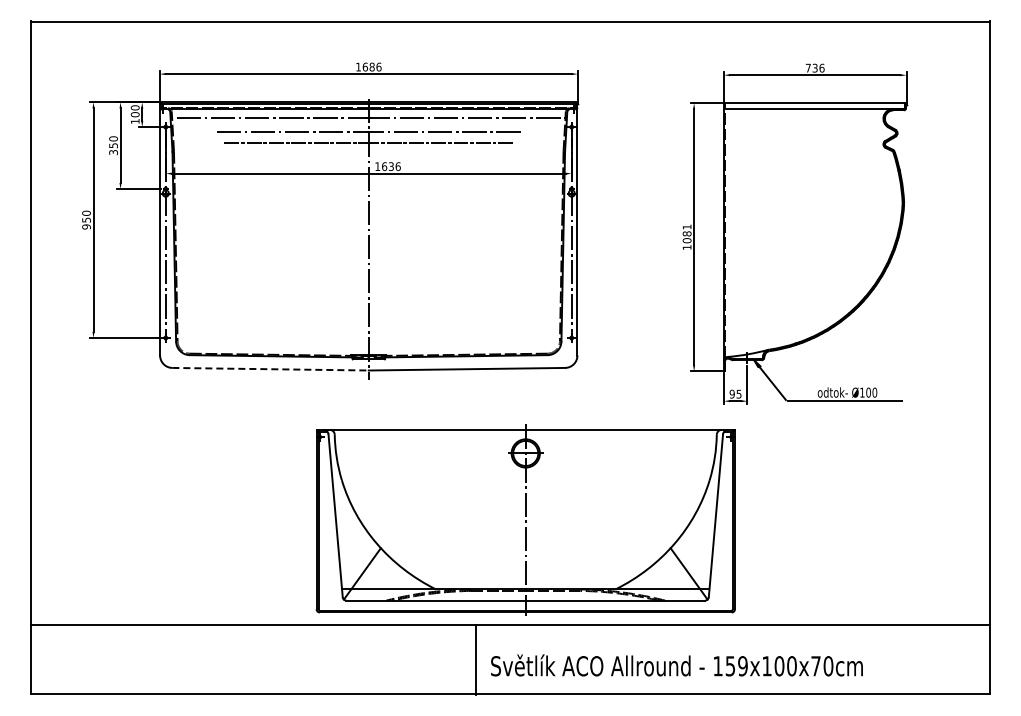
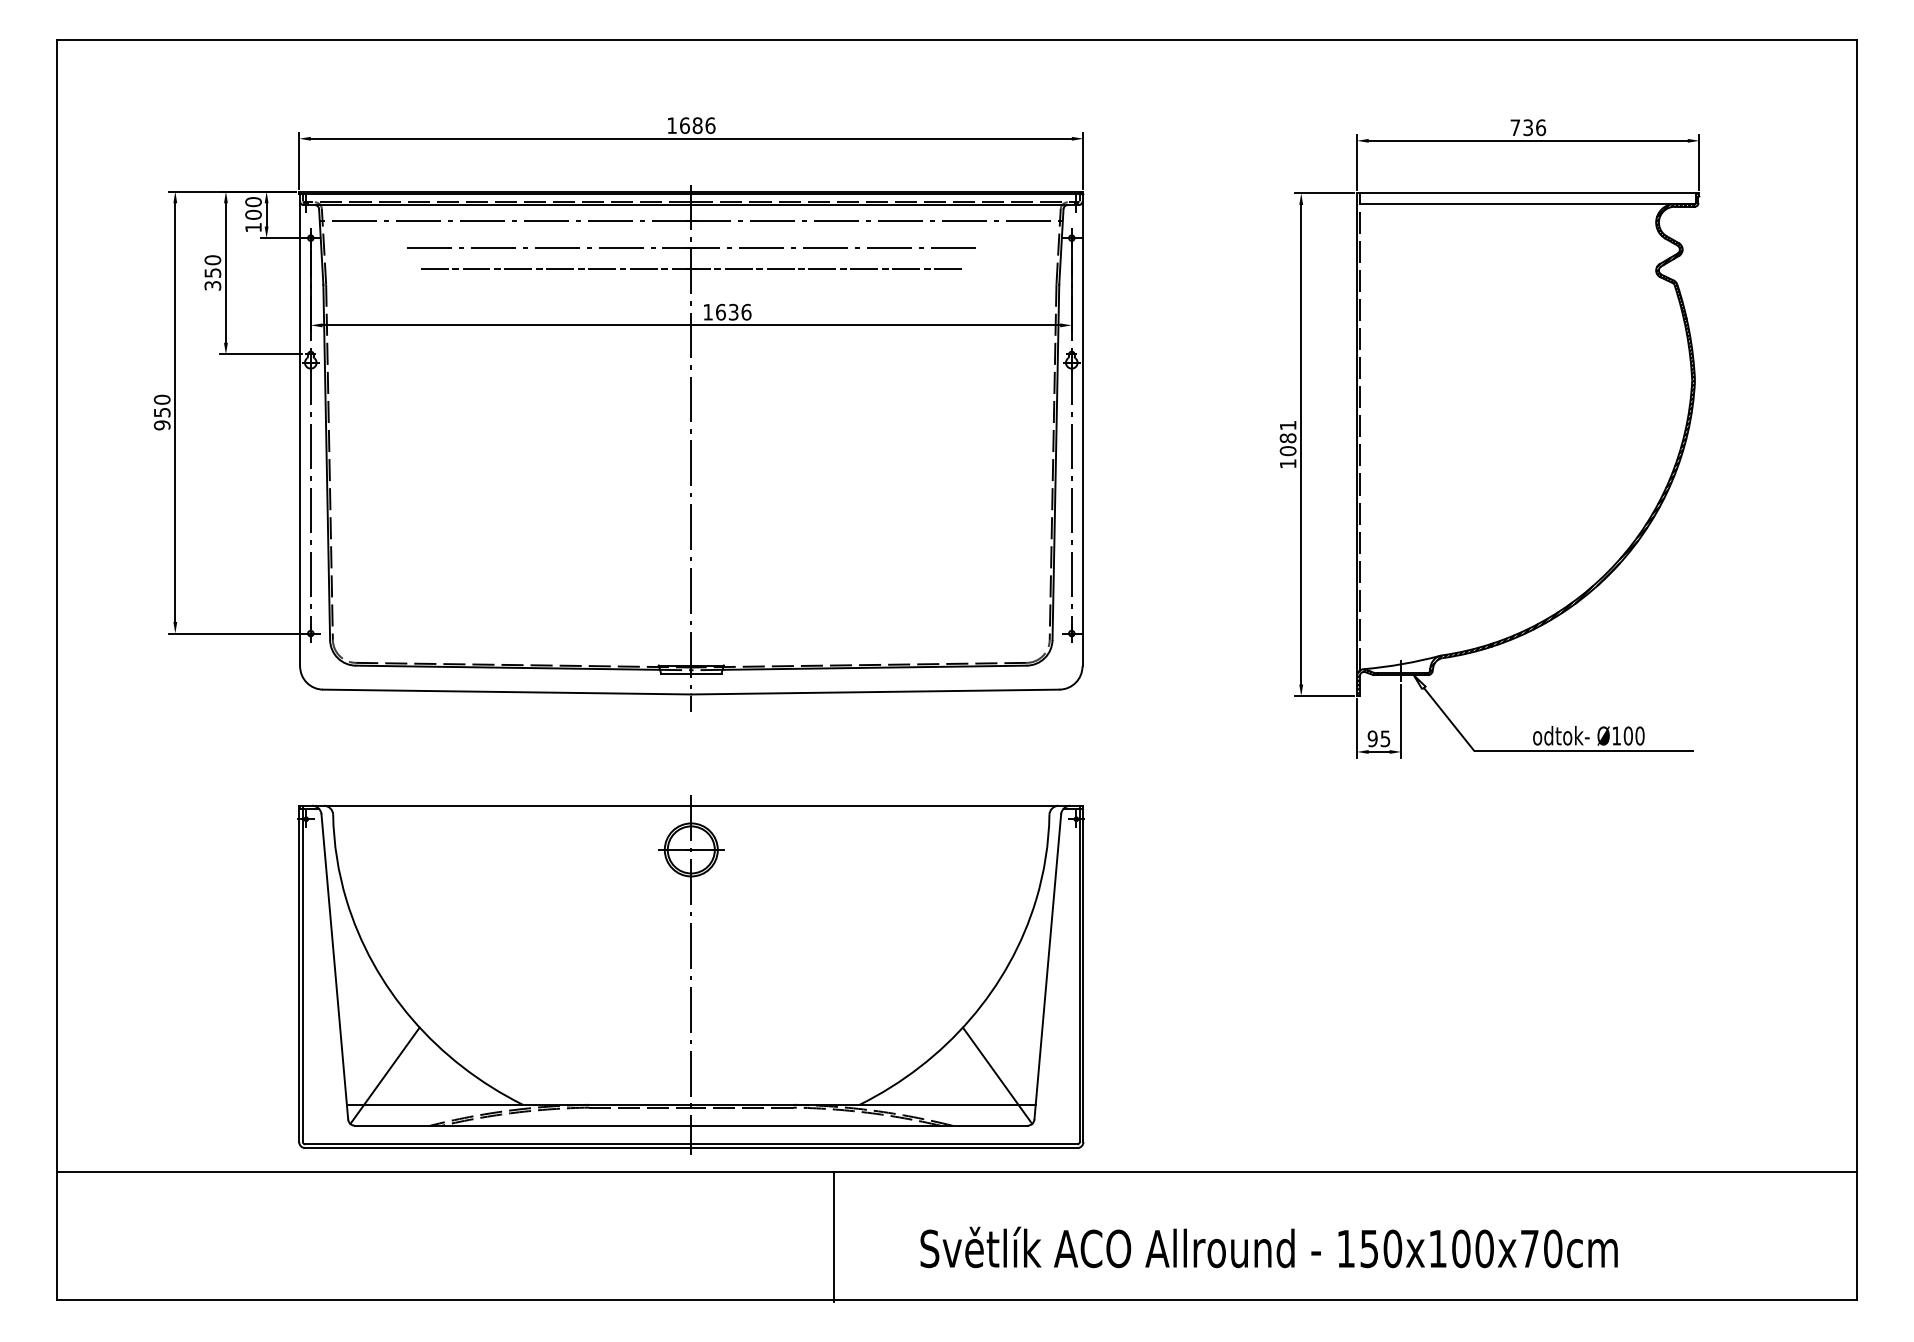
line: (271, 369) -> (508, 692), dashed -> solid
part: (525, 519) -> (690, 973), moved
line: (475, 659) -> (833, 1236), moved
text: (742, 666) -> (1391, 1249), 159x100x70cm -> 150x100x70cm

